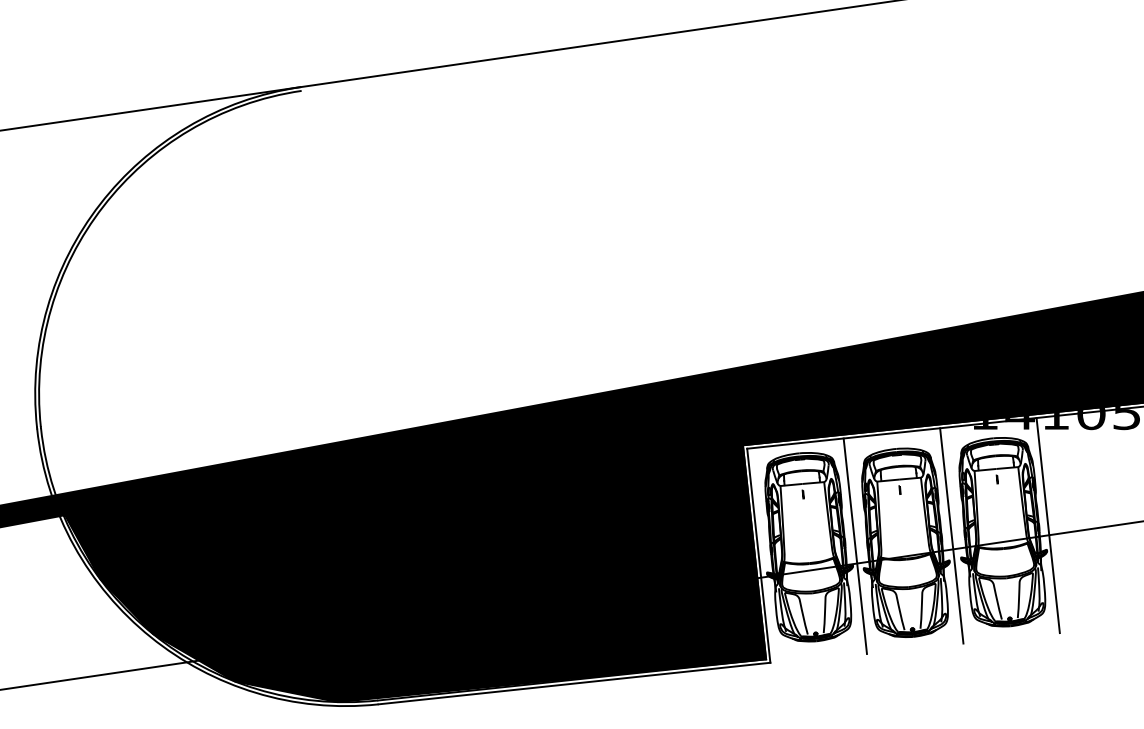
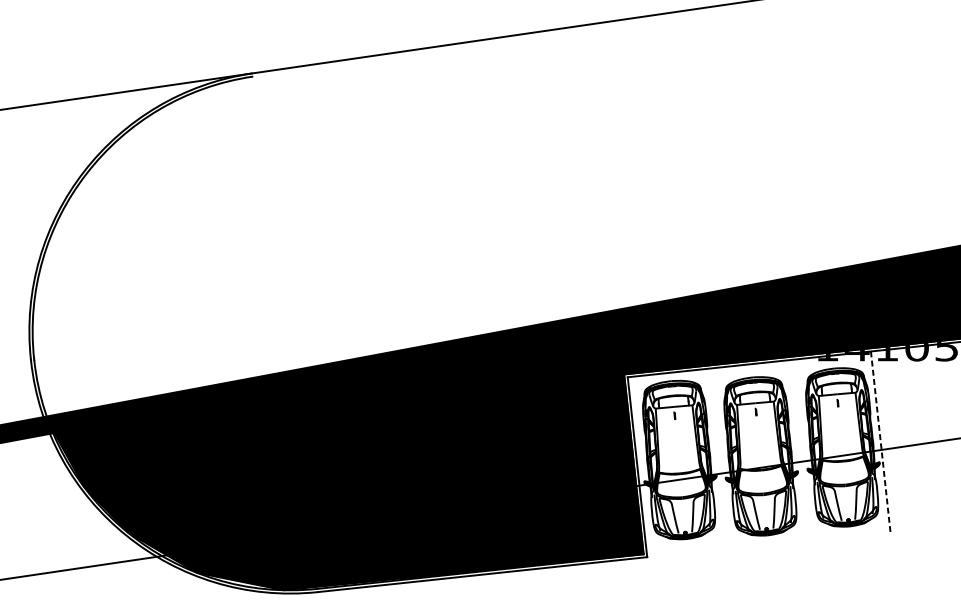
line: (1048, 526) -> (880, 442), solid -> dashed
line: (951, 535) -> (799, 450), removed
line: (854, 545) -> (717, 458), removed

